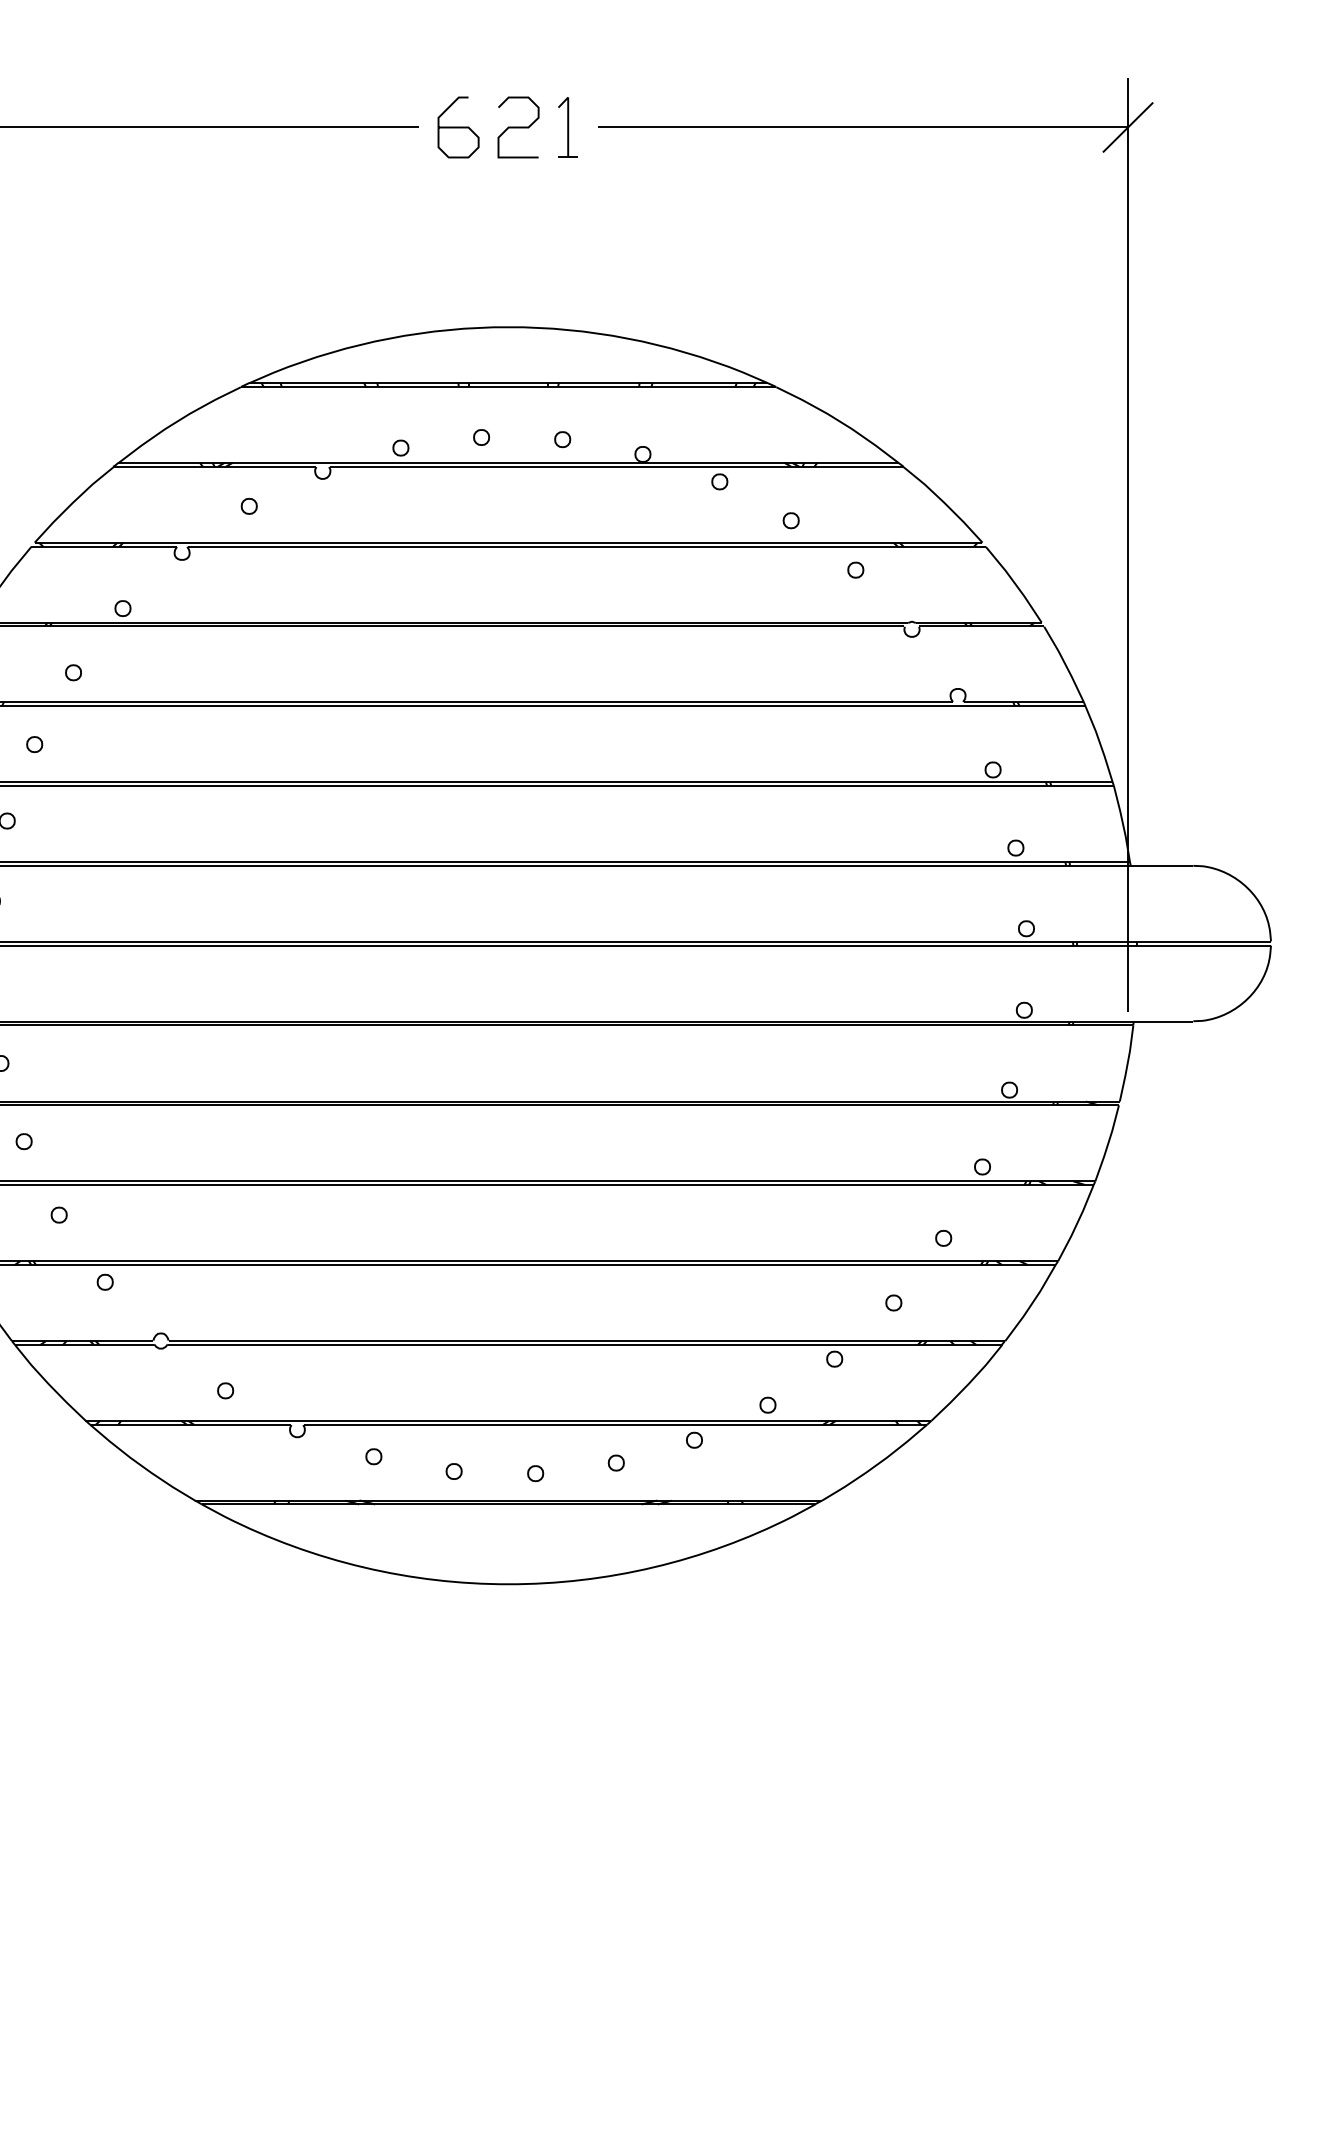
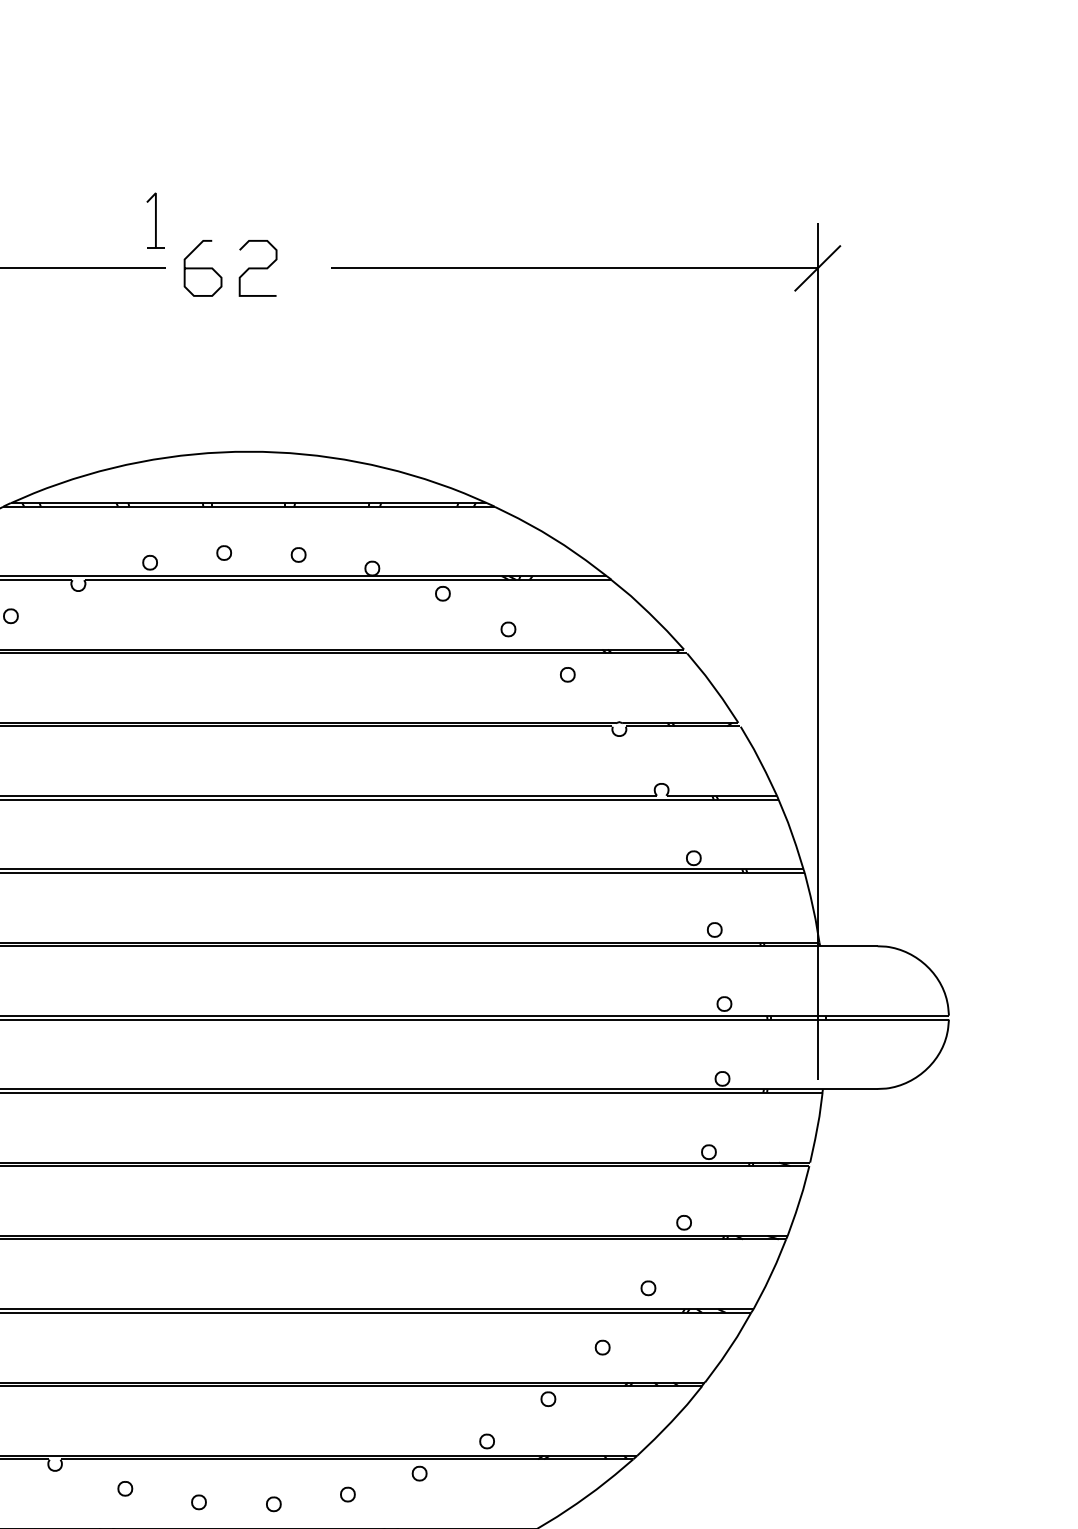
part: (567, 127) -> (155, 220), moved

